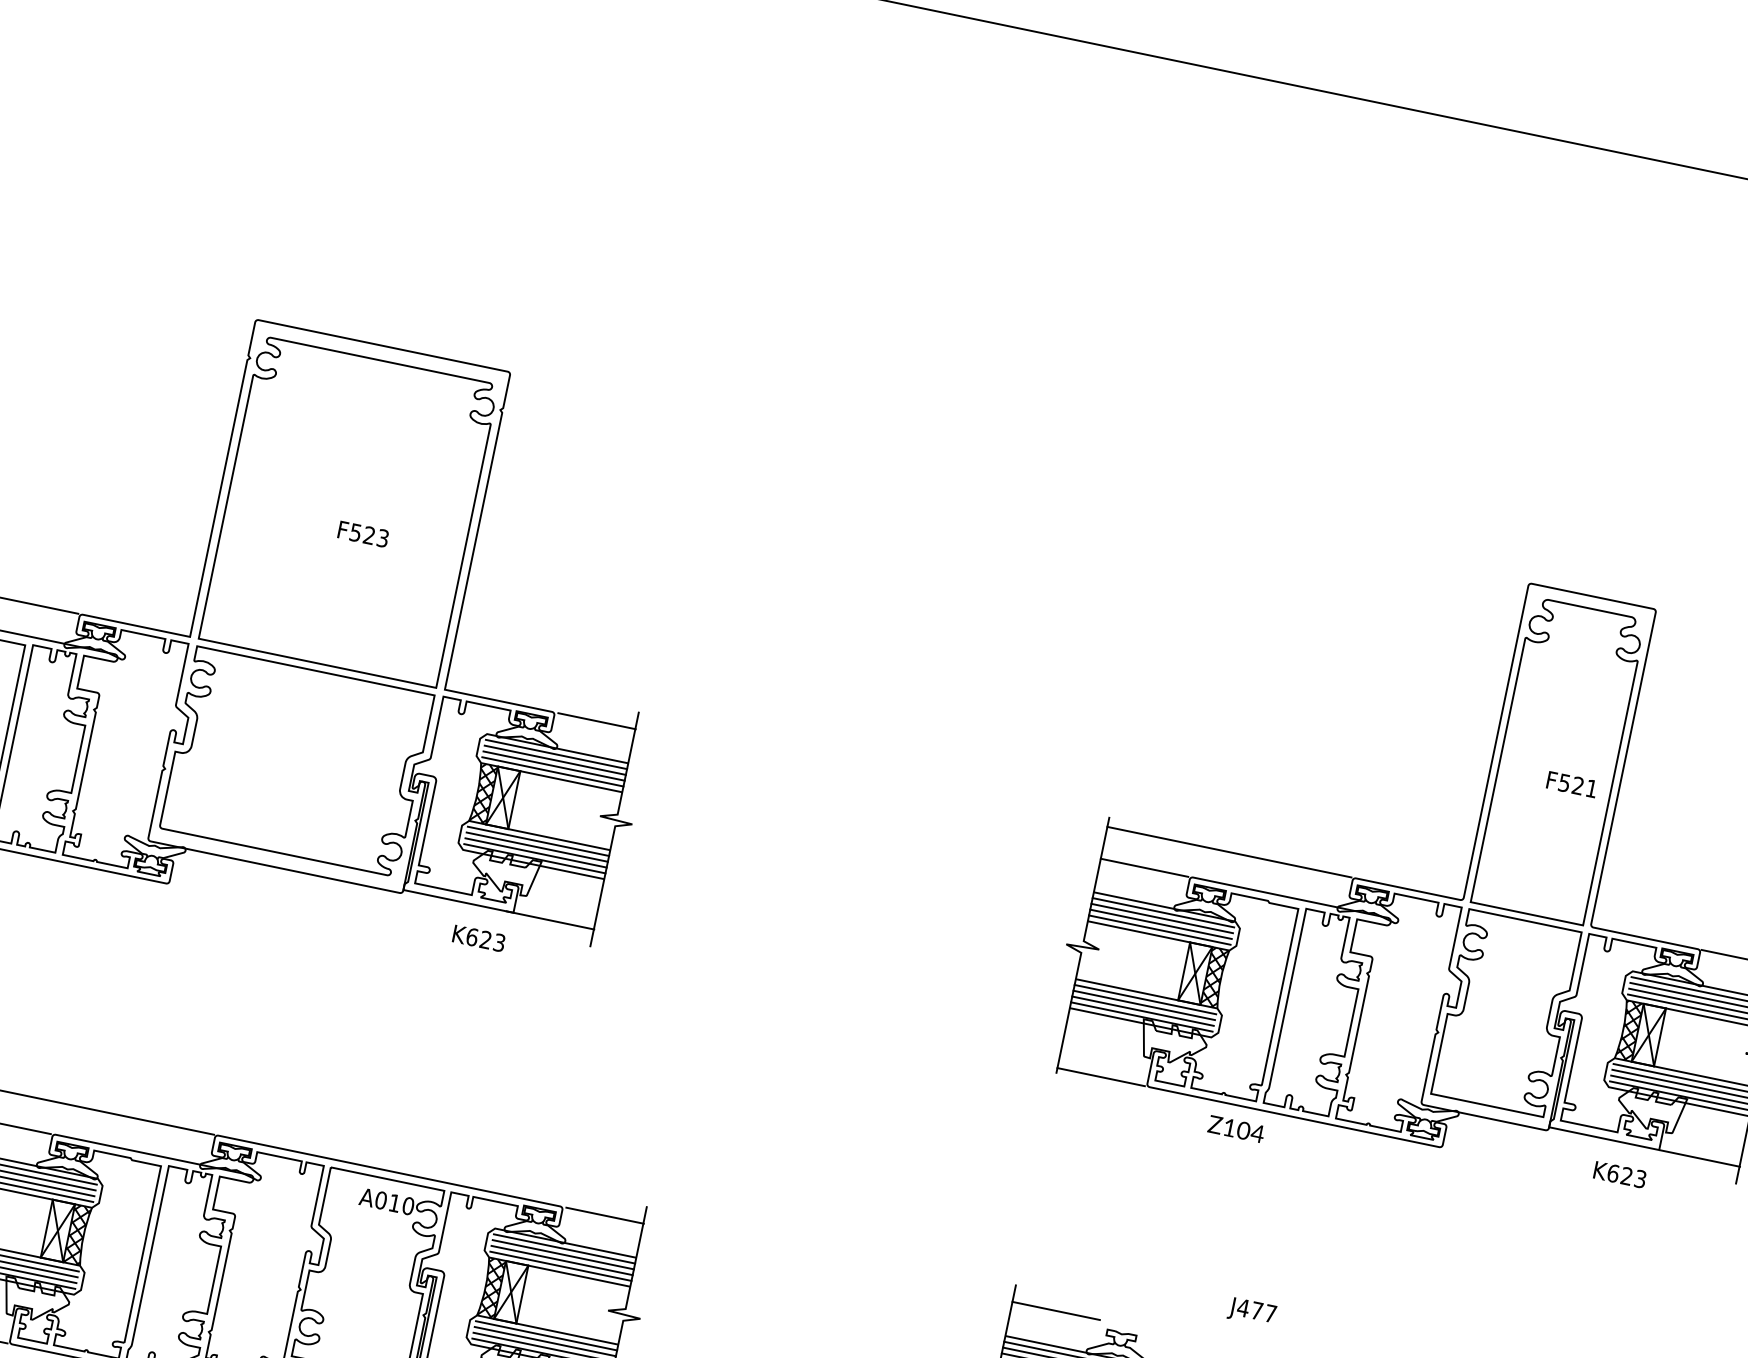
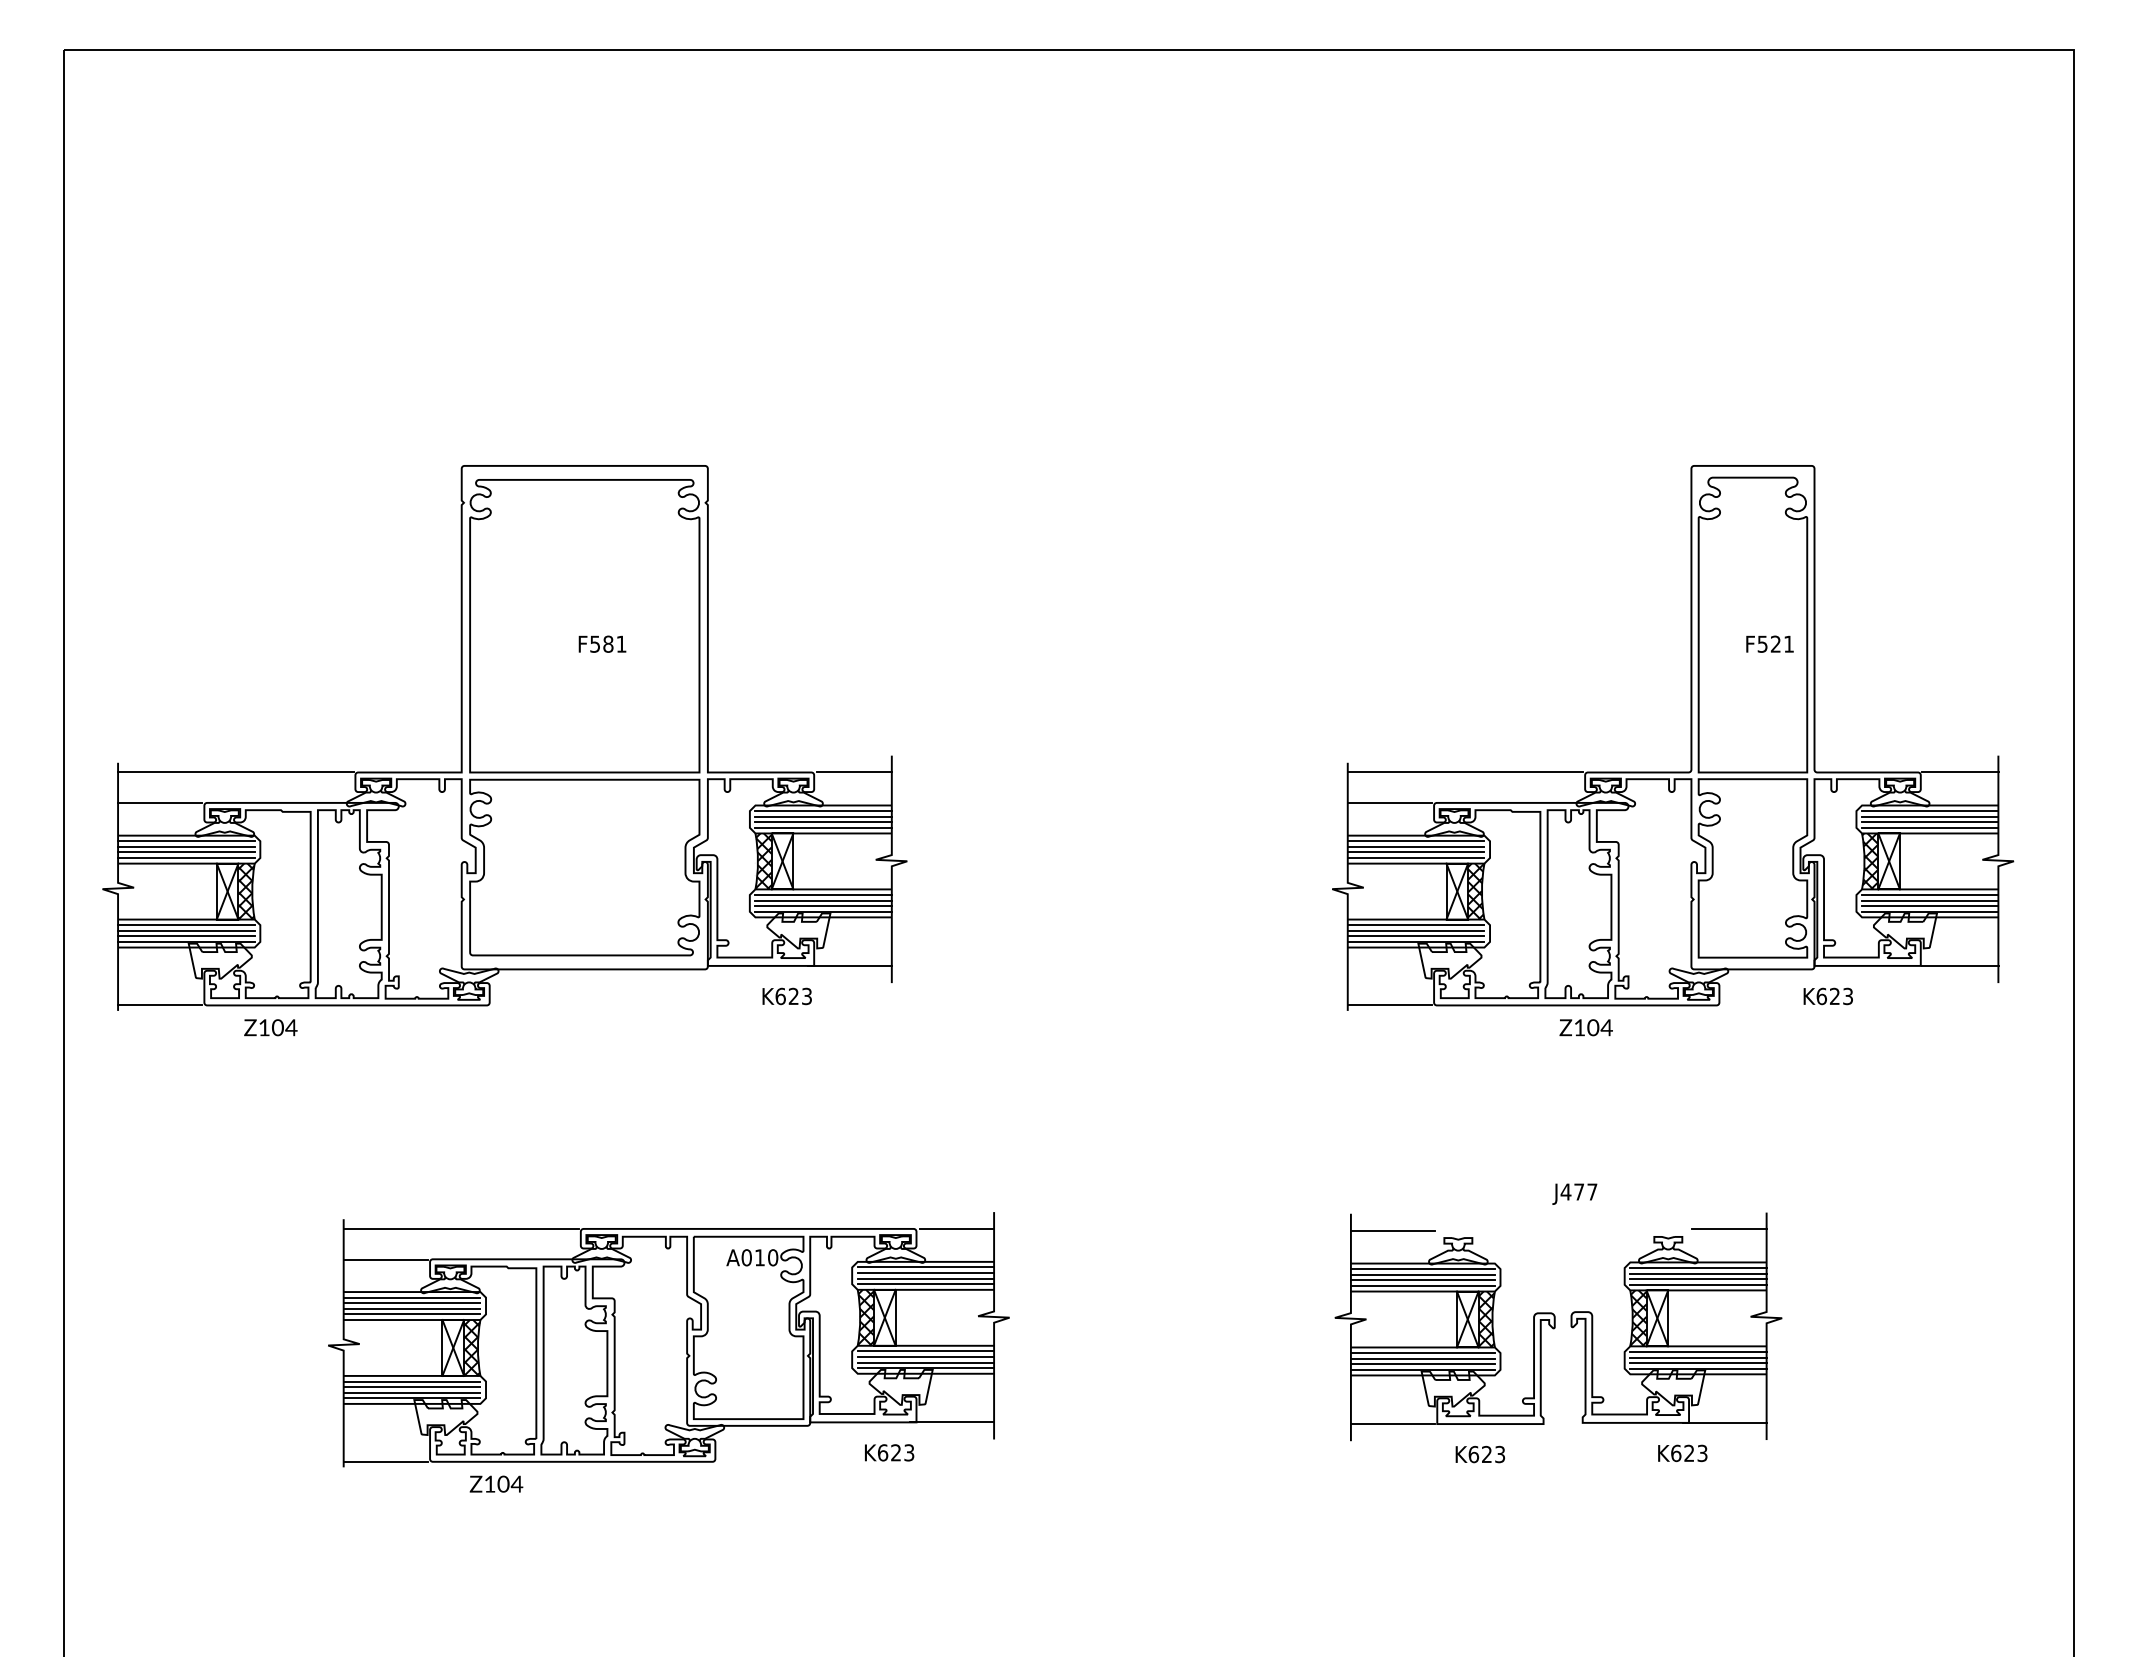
text: (375, 536) -> (614, 643), F523 -> F581
text: (1235, 1128) -> (1585, 1027), moved
text: (1619, 1174) -> (1827, 996), moved

